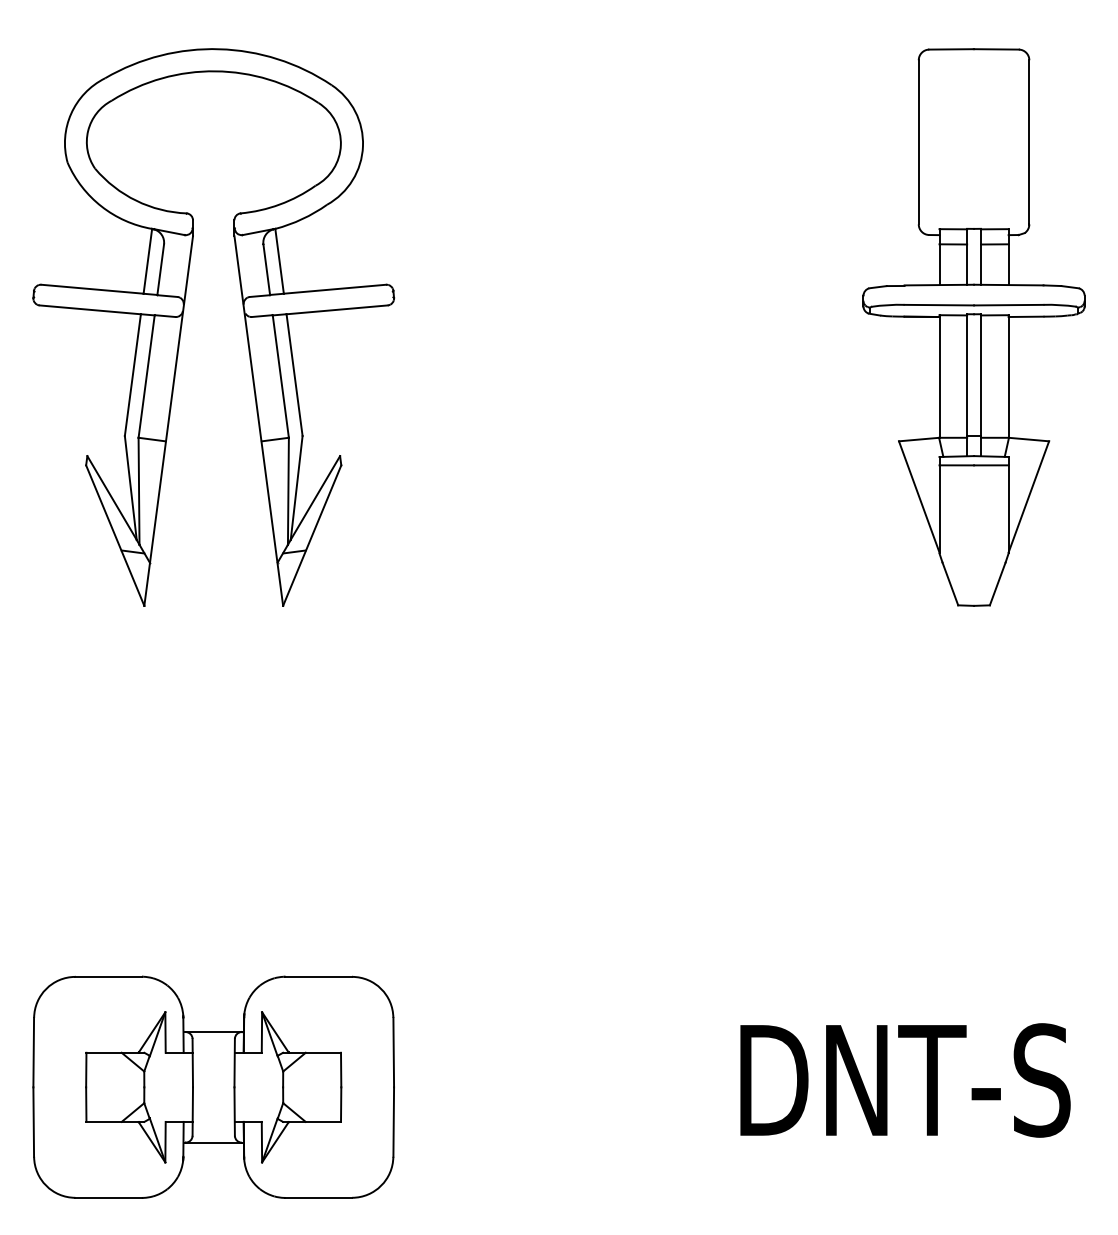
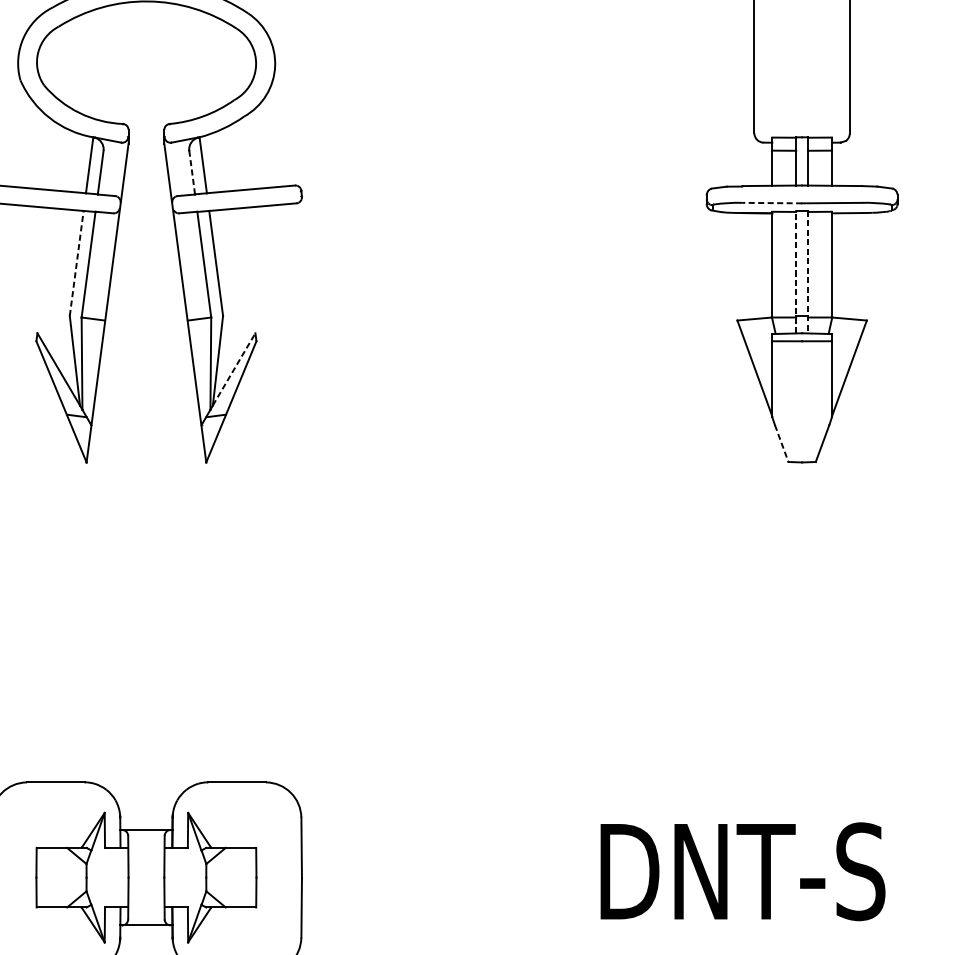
line: (266, 269) -> (191, 172), solid -> dashed
line: (939, 305) -> (772, 203), solid -> dashed
line: (132, 374) -> (76, 262), solid -> dashed
line: (967, 384) -> (796, 271), solid -> dashed
line: (980, 385) -> (807, 272), solid -> dashed
line: (315, 497) -> (234, 368), solid -> dashed
line: (950, 583) -> (781, 443), solid -> dashed

